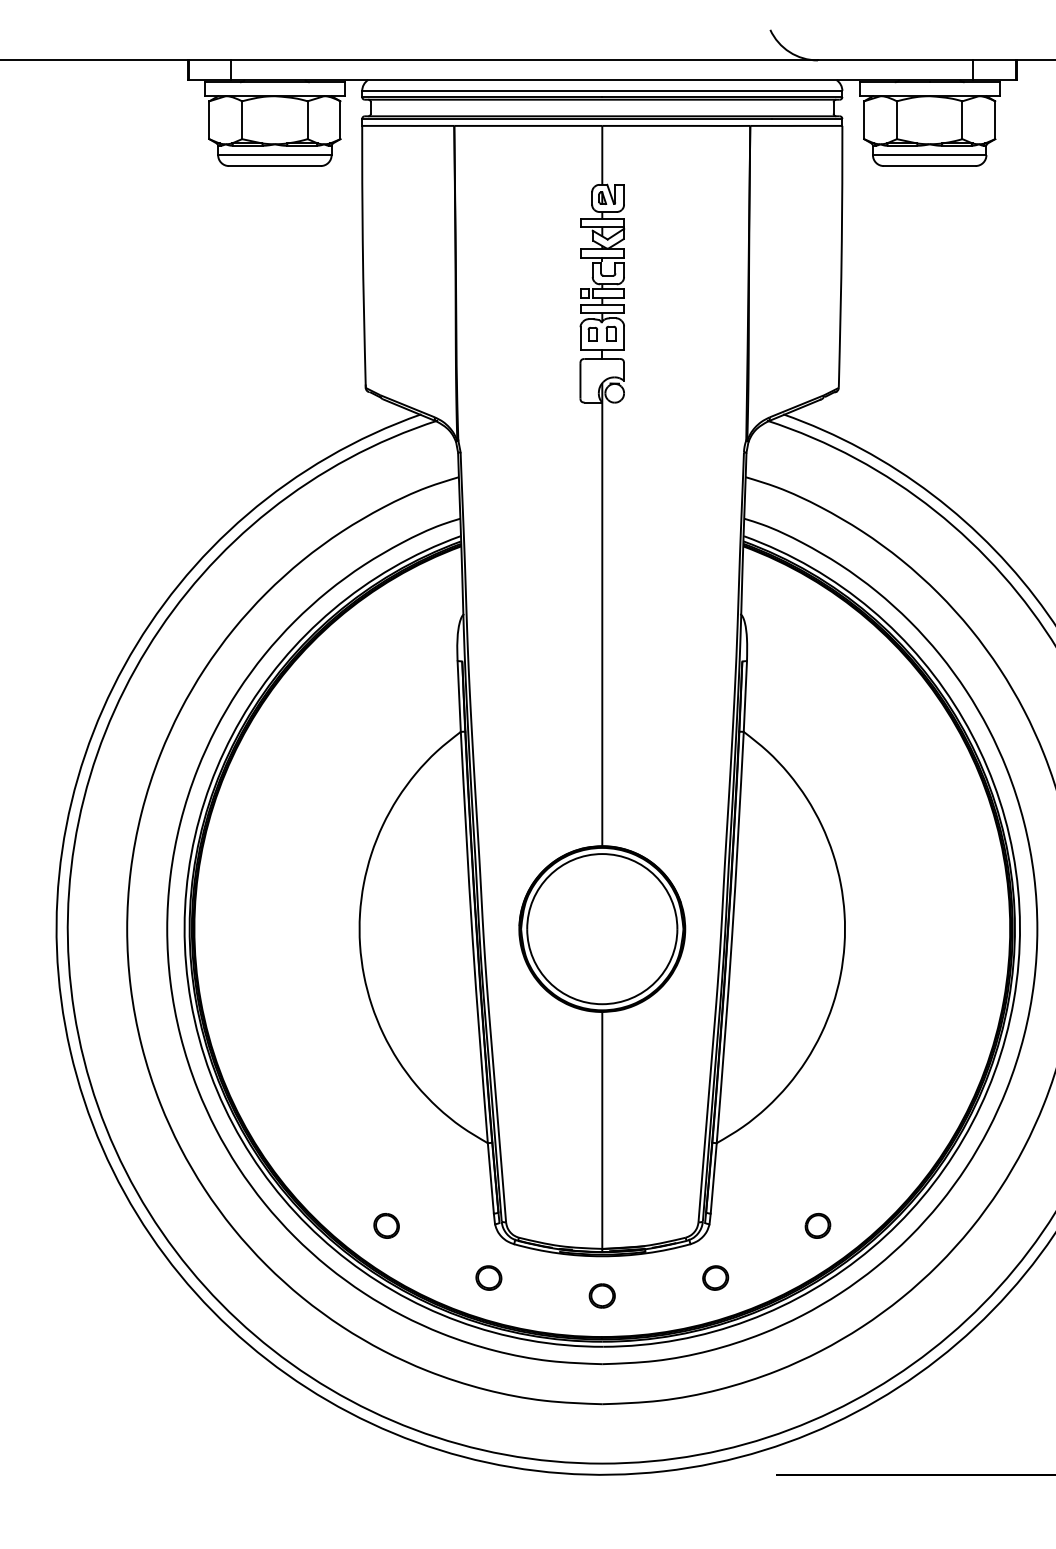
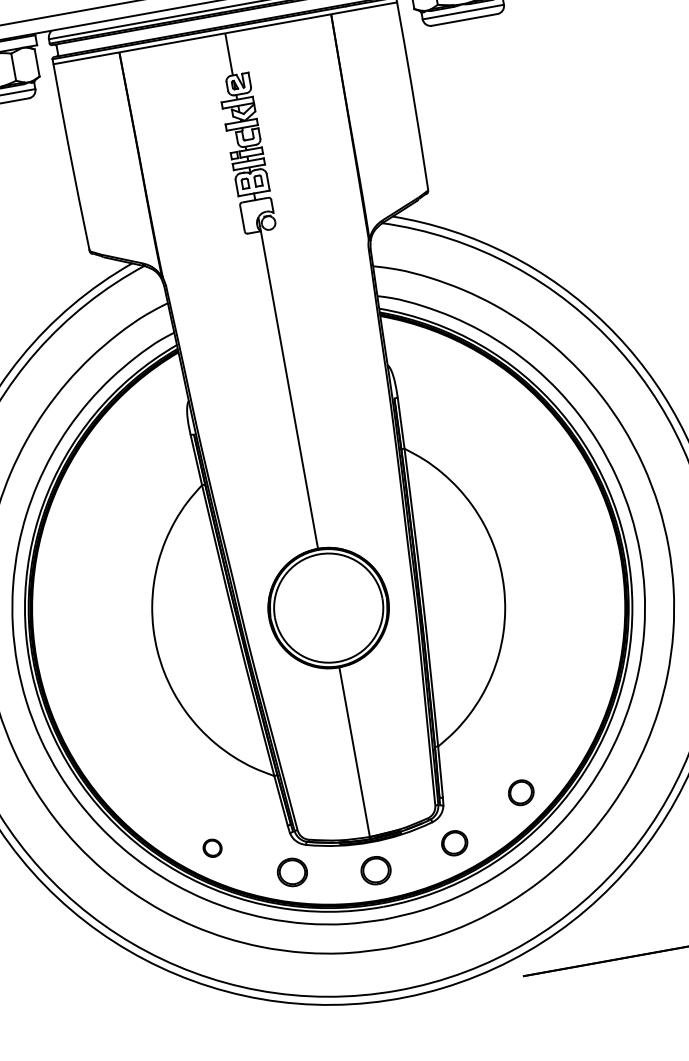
part: (817, 1225) -> (520, 792), size x1.4
part: (488, 1277) -> (292, 872), size x1.6
part: (715, 1277) -> (454, 842), size x1.4
part: (601, 1295) -> (375, 870), size x1.6

